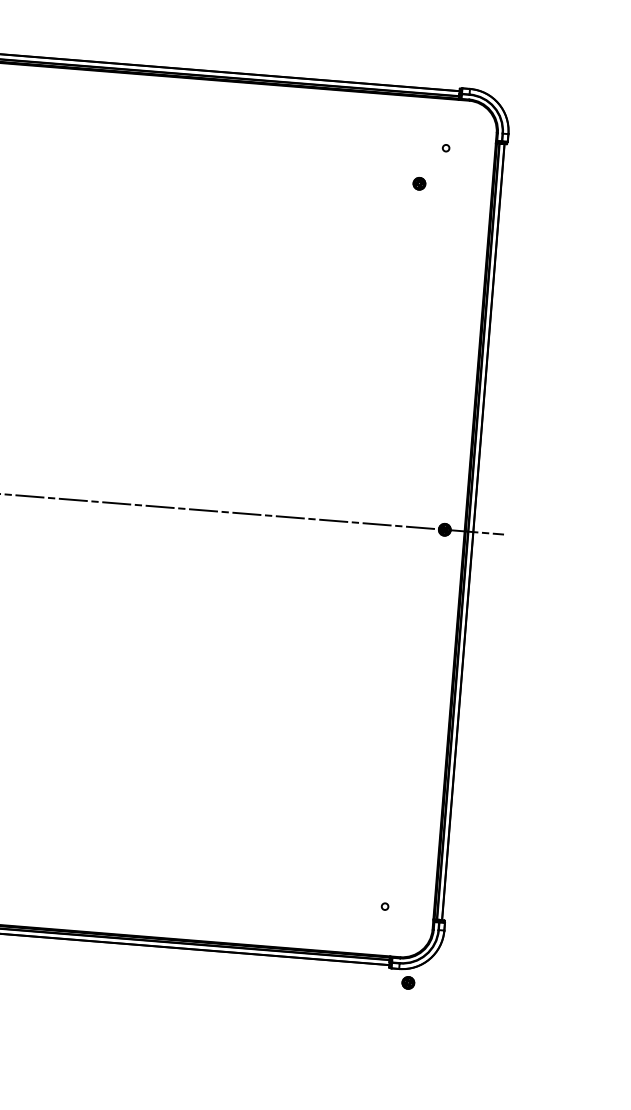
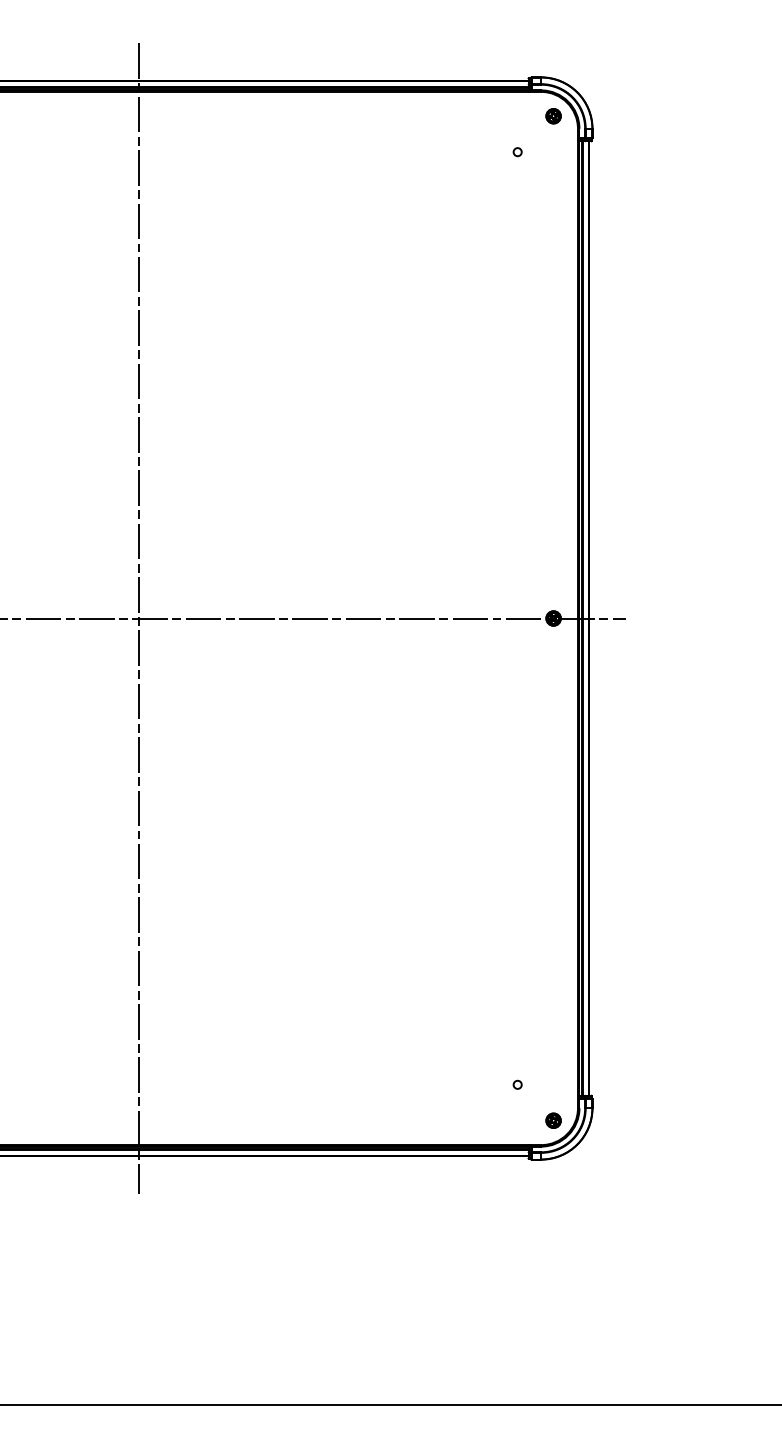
part: (419, 183) -> (553, 116), moved
line: (108, 502) -> (139, 618), added
part: (408, 982) -> (553, 1120), moved

